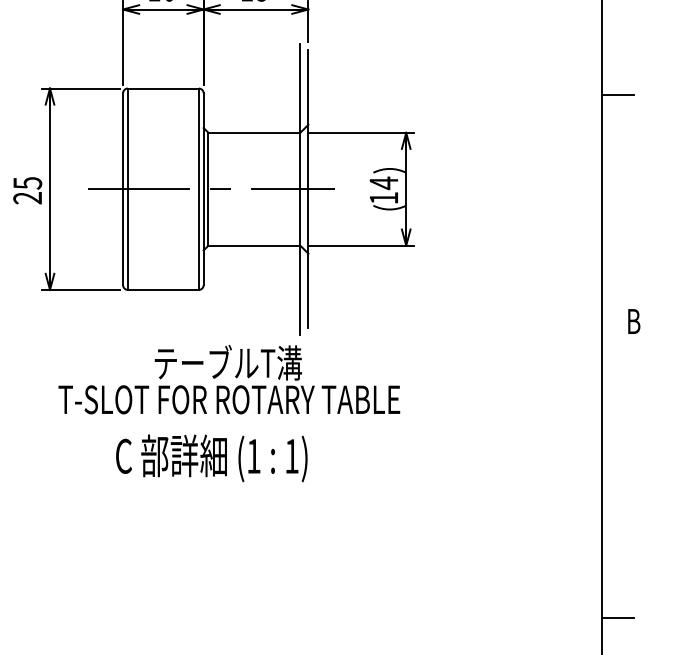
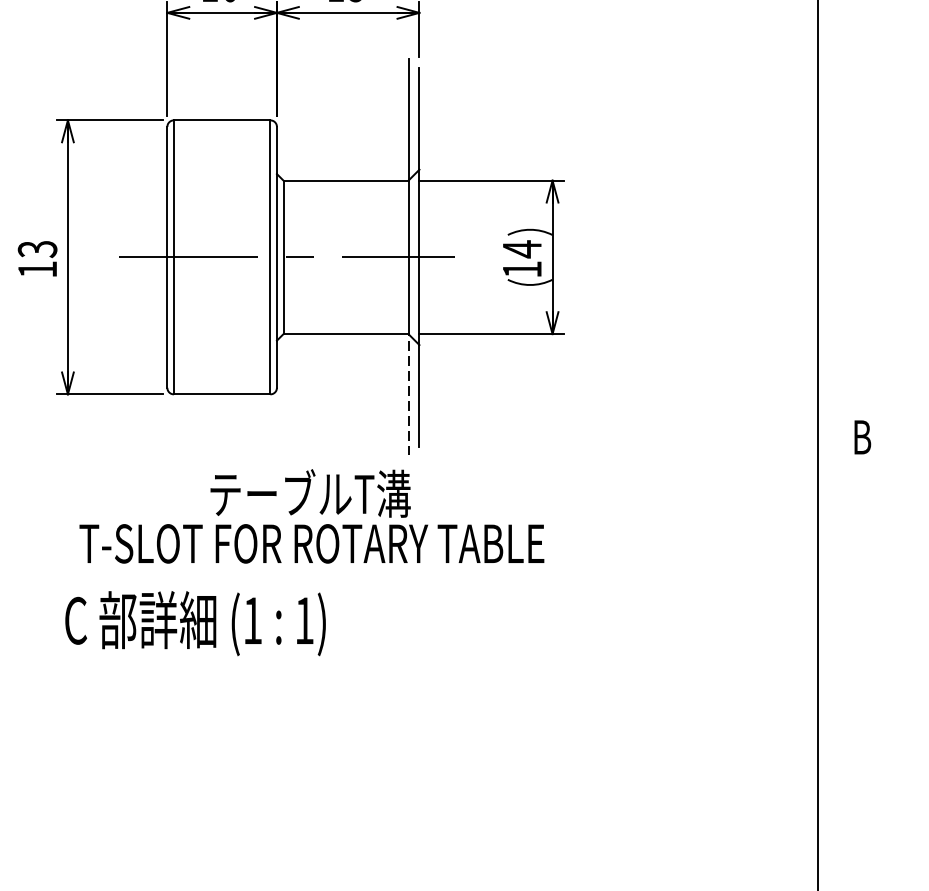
line: (617, 94) -> (839, 128), removed
text: (27, 190) -> (37, 259), 25 -> 13
line: (300, 290) -> (408, 395), solid -> dashed
text: (211, 458) -> (195, 623), moved
line: (617, 618) -> (839, 841), removed

